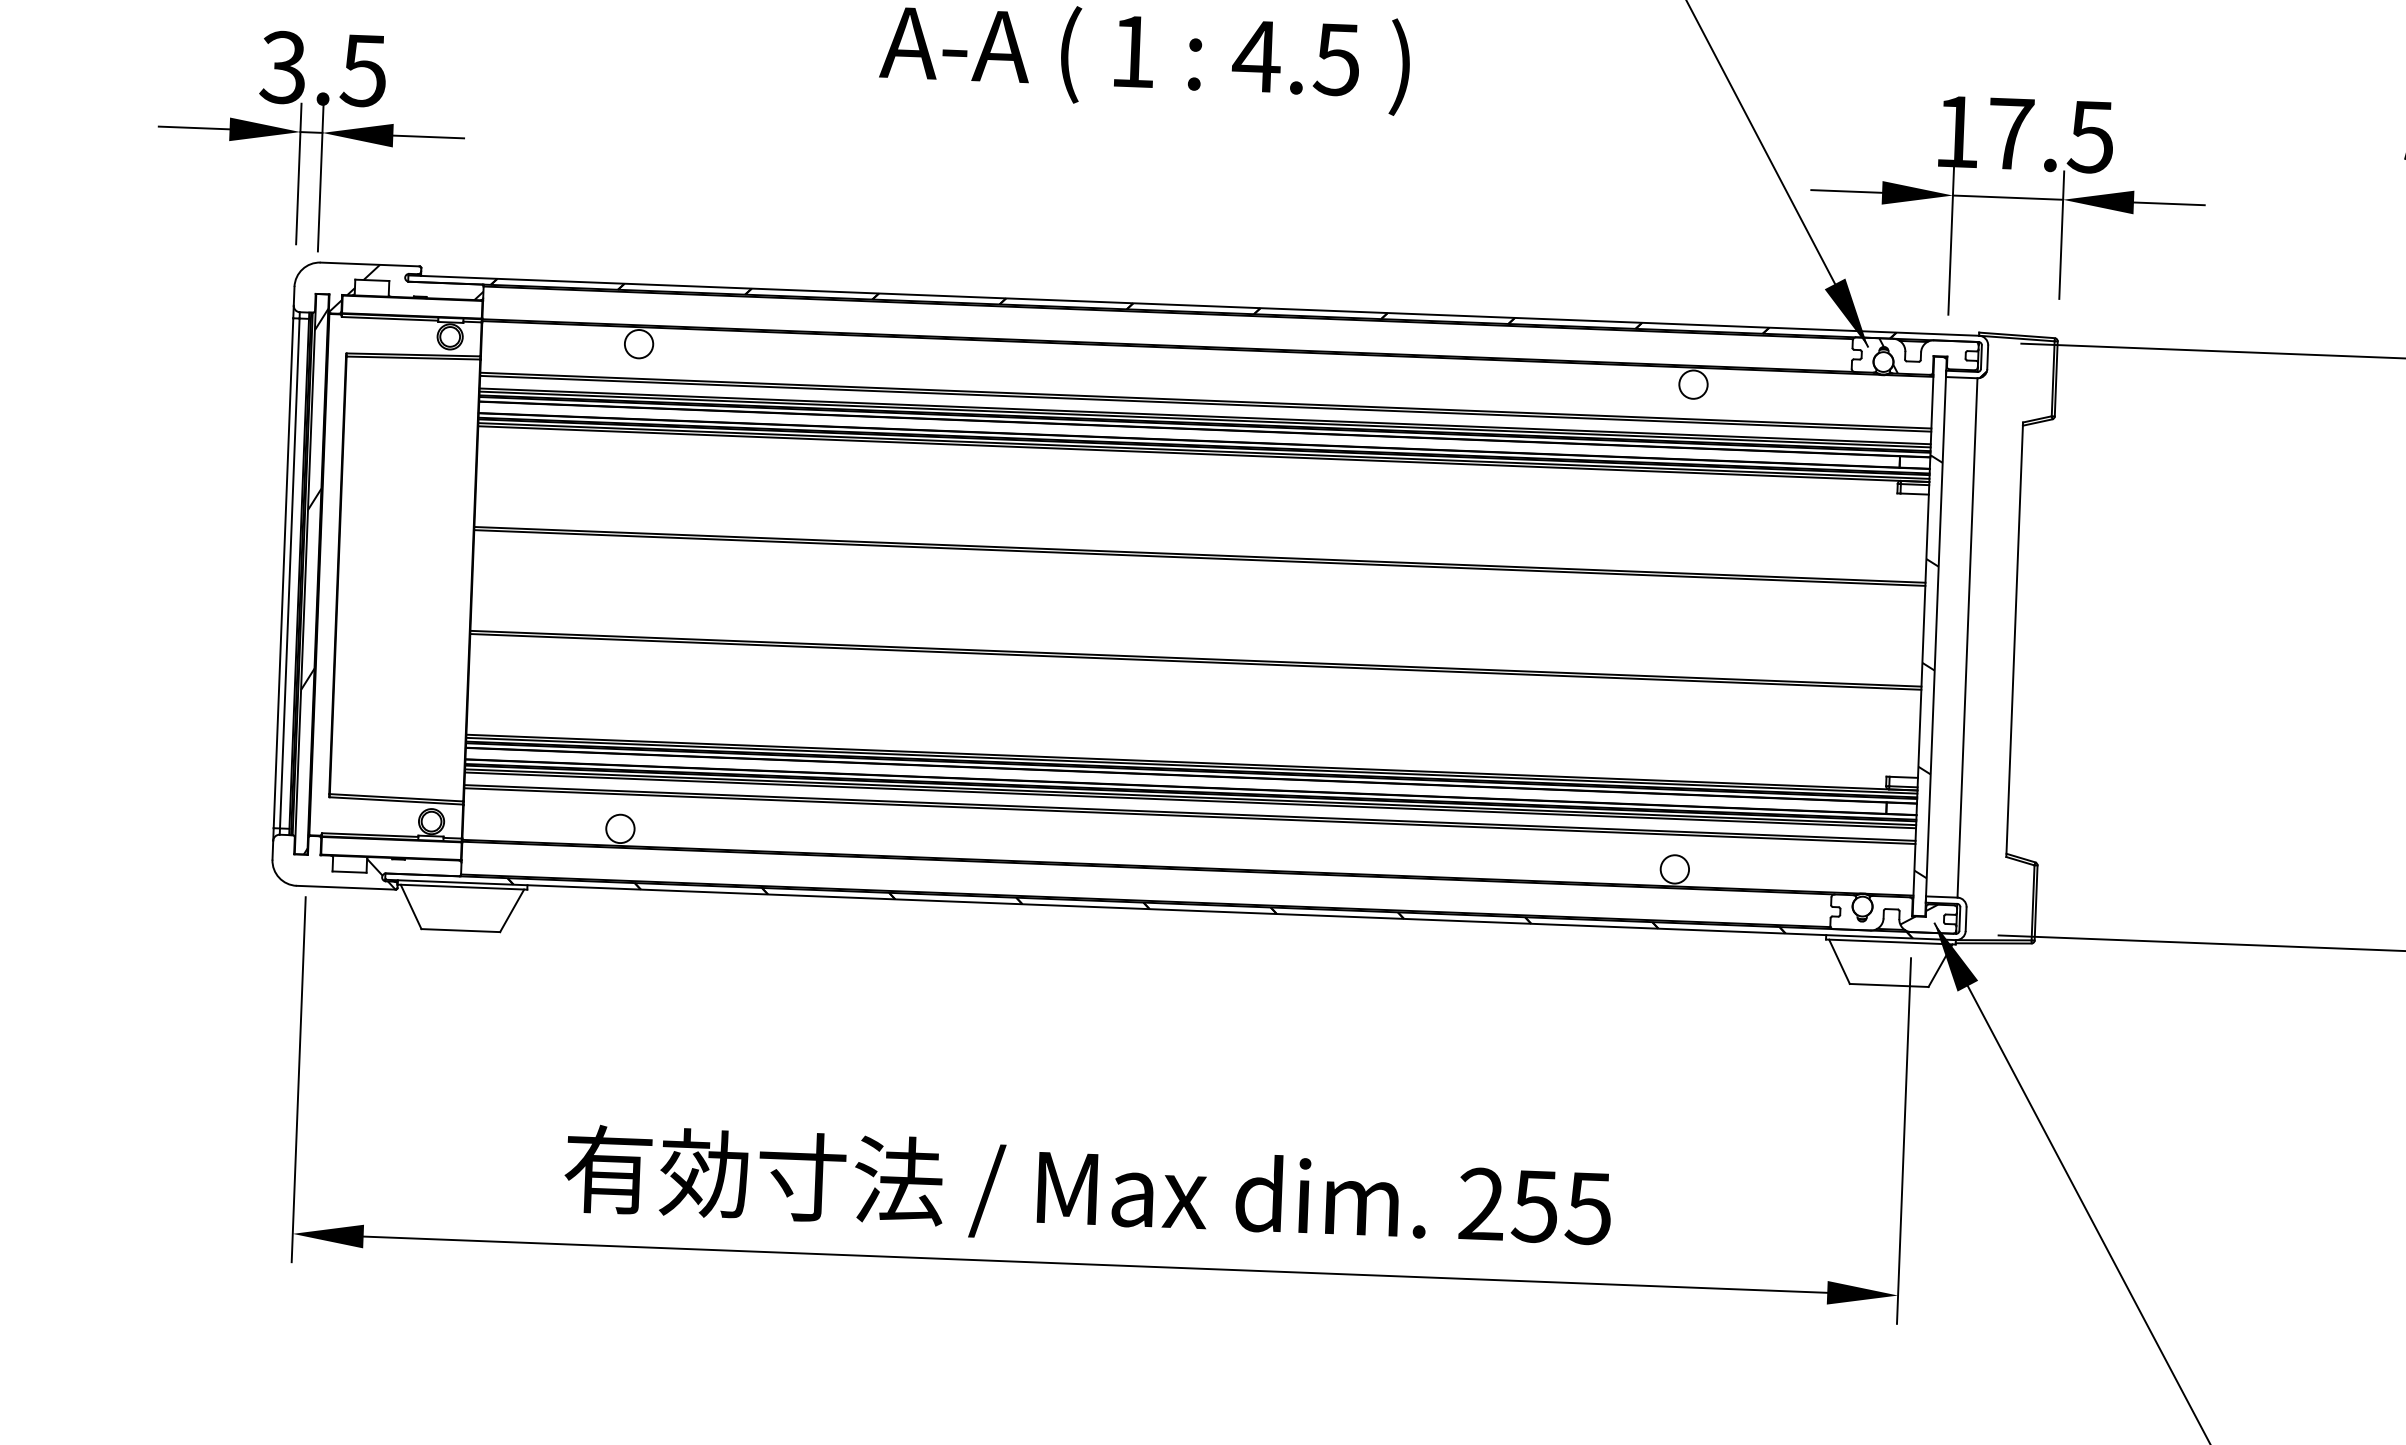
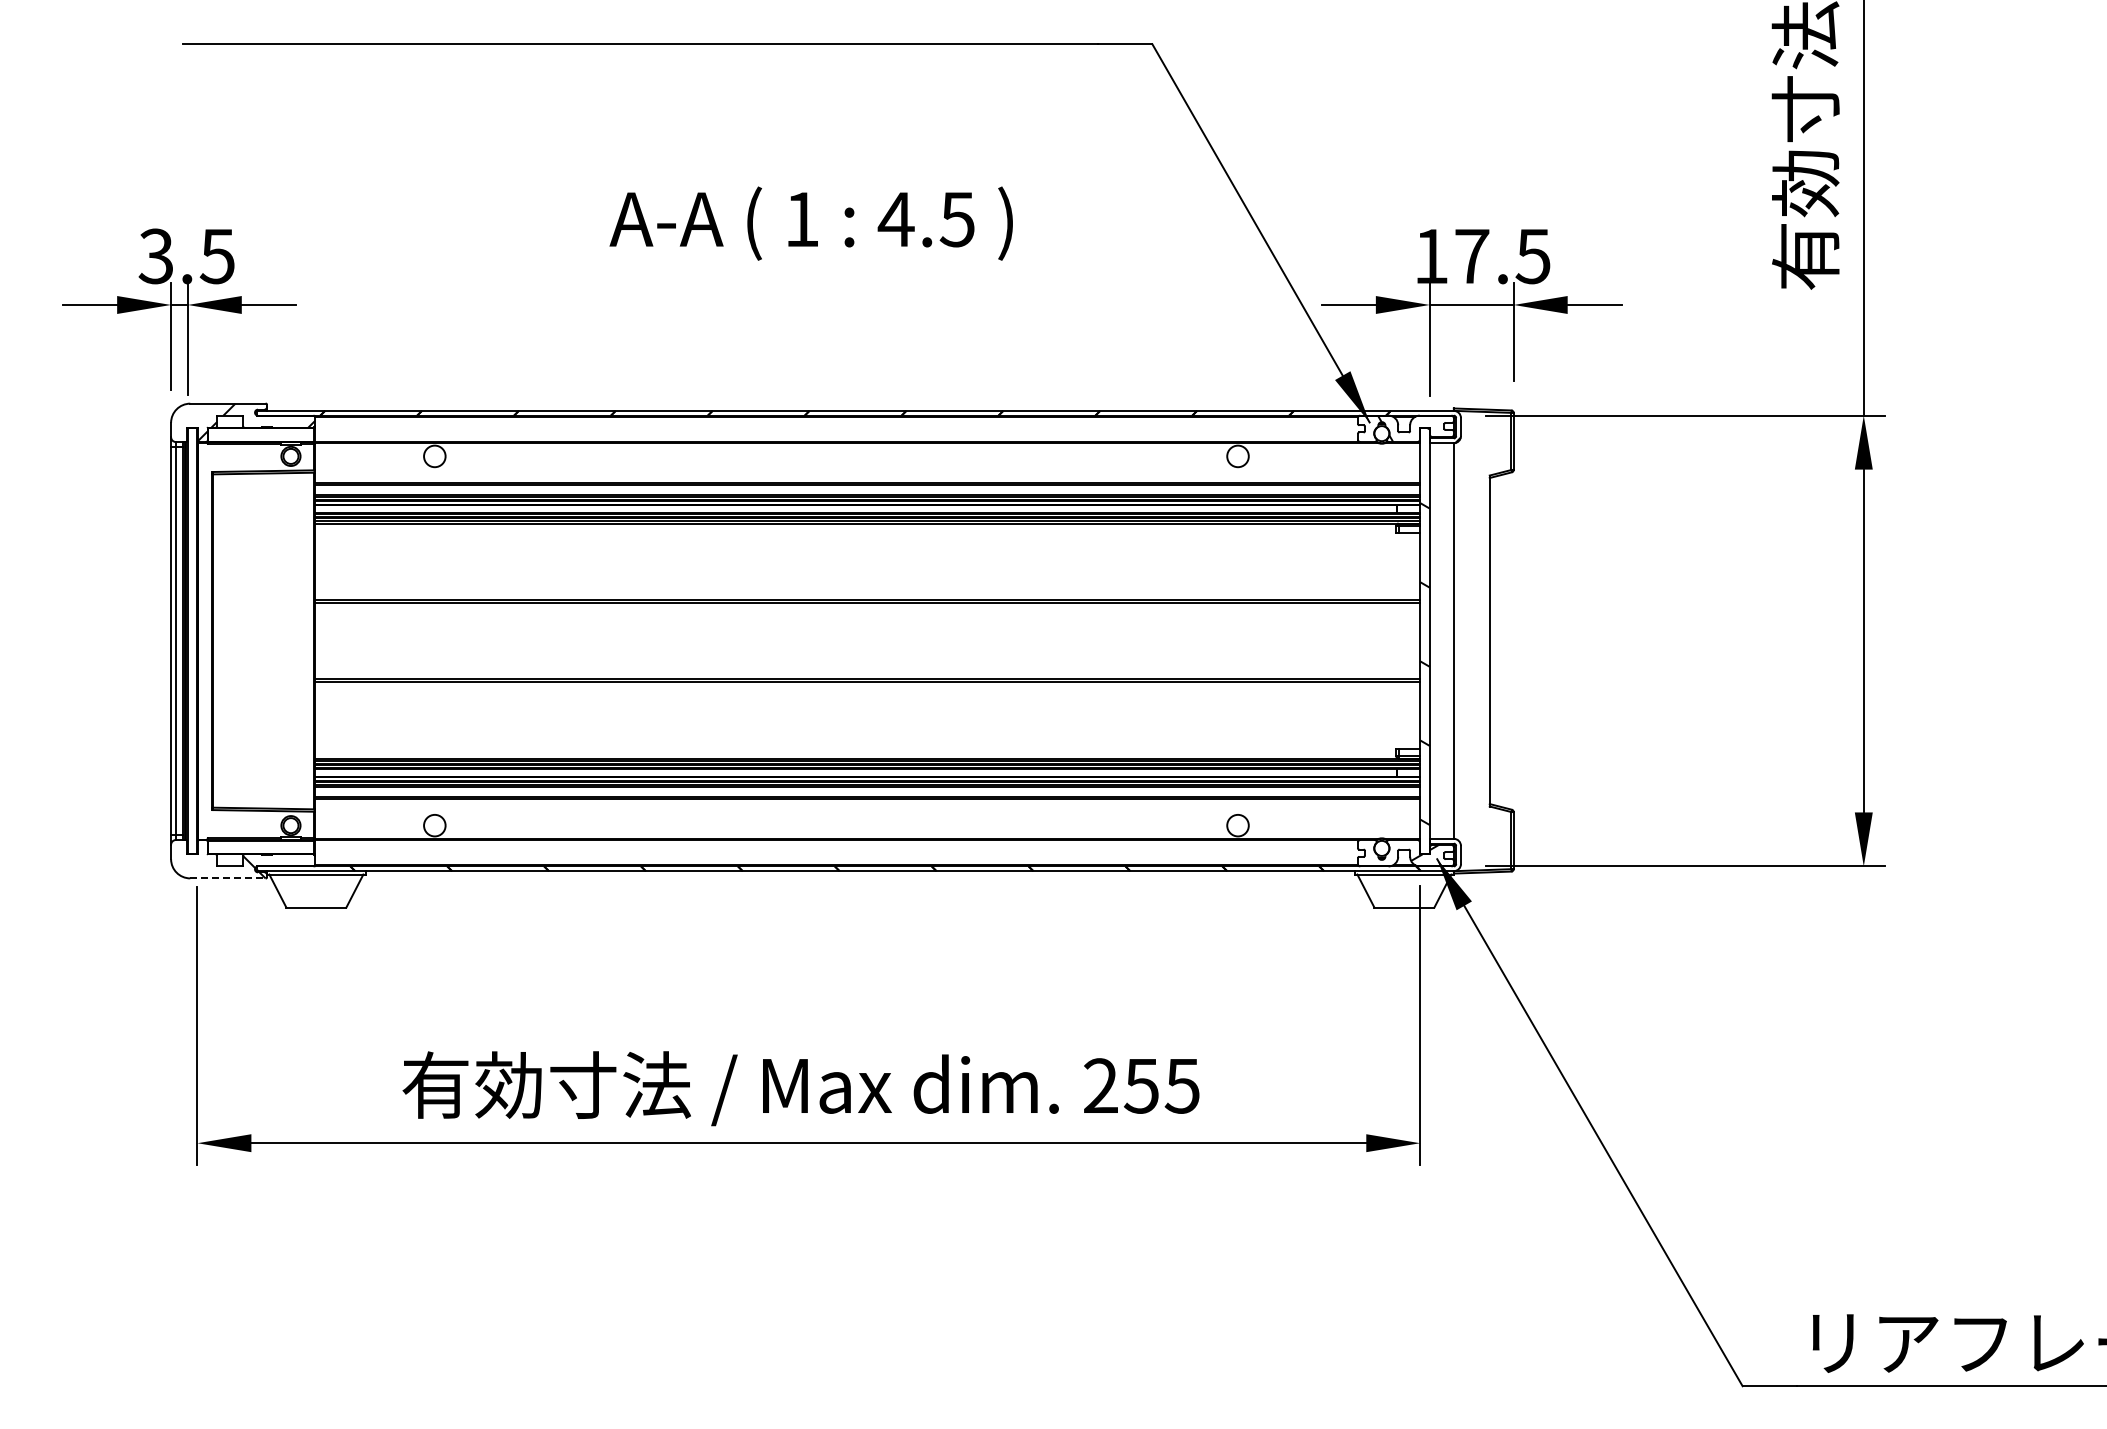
hatch: (311, 581) -> (192, 646), removed
line: (345, 887) -> (227, 878), solid -> dashed

